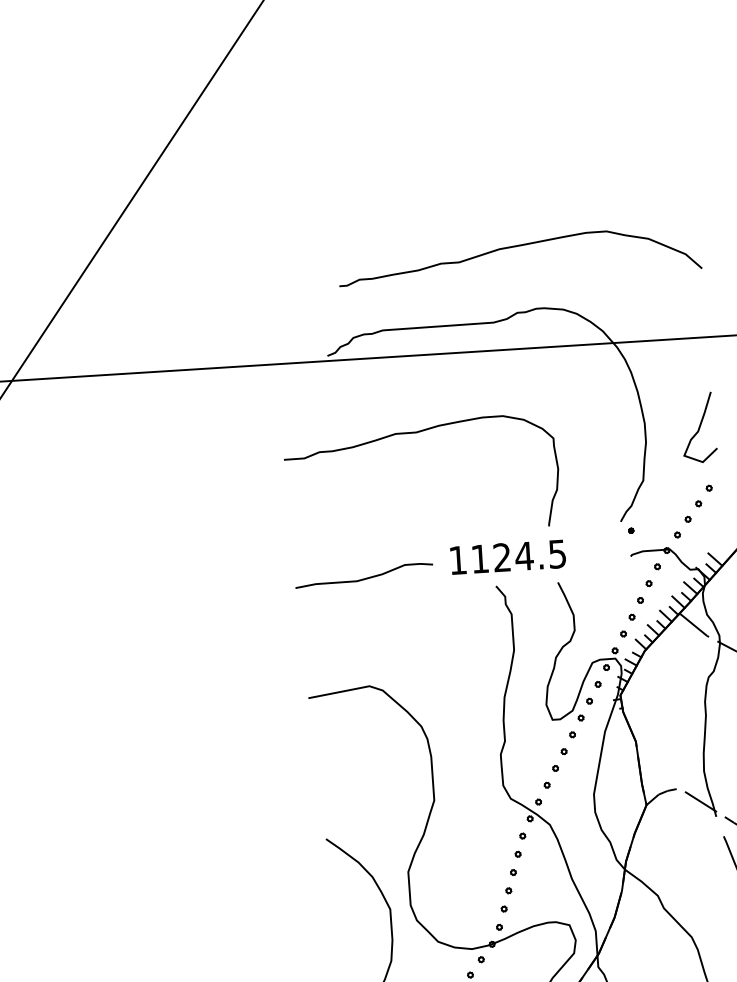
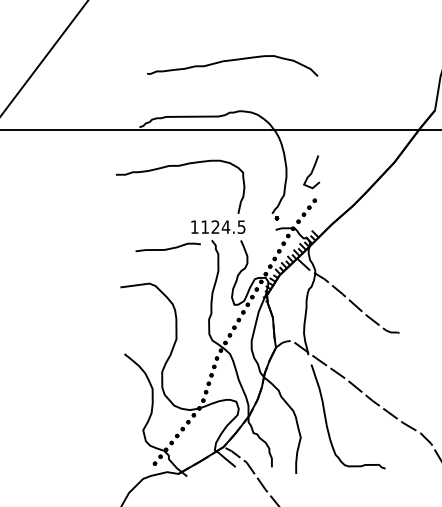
curve: (518, 248) -> (232, 61), moved
curve: (362, 577) -> (167, 248), moved

